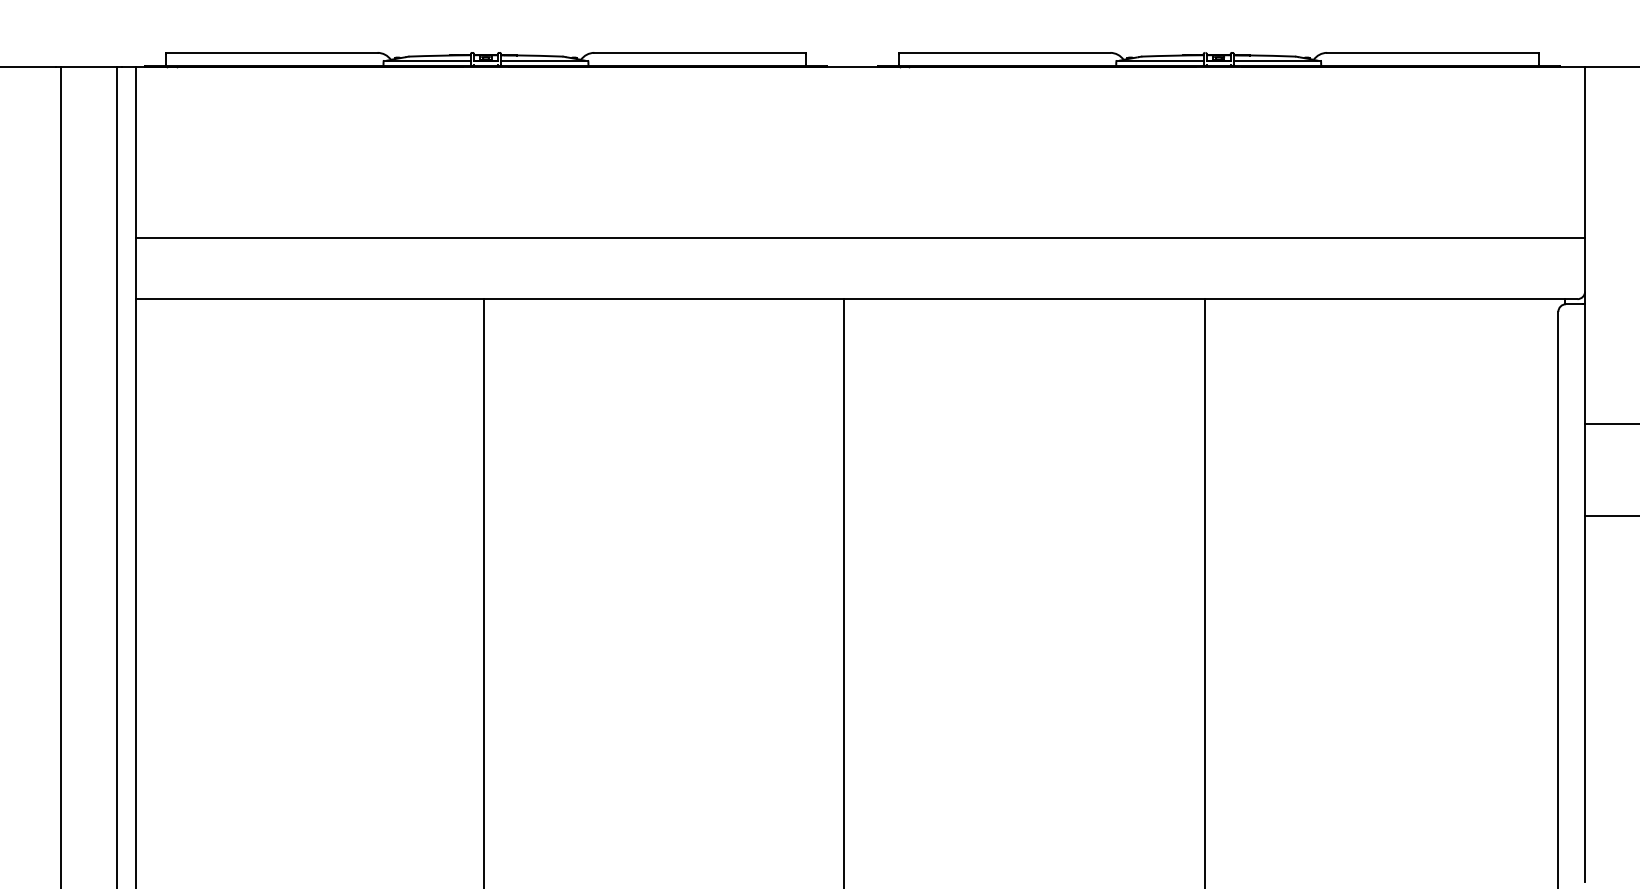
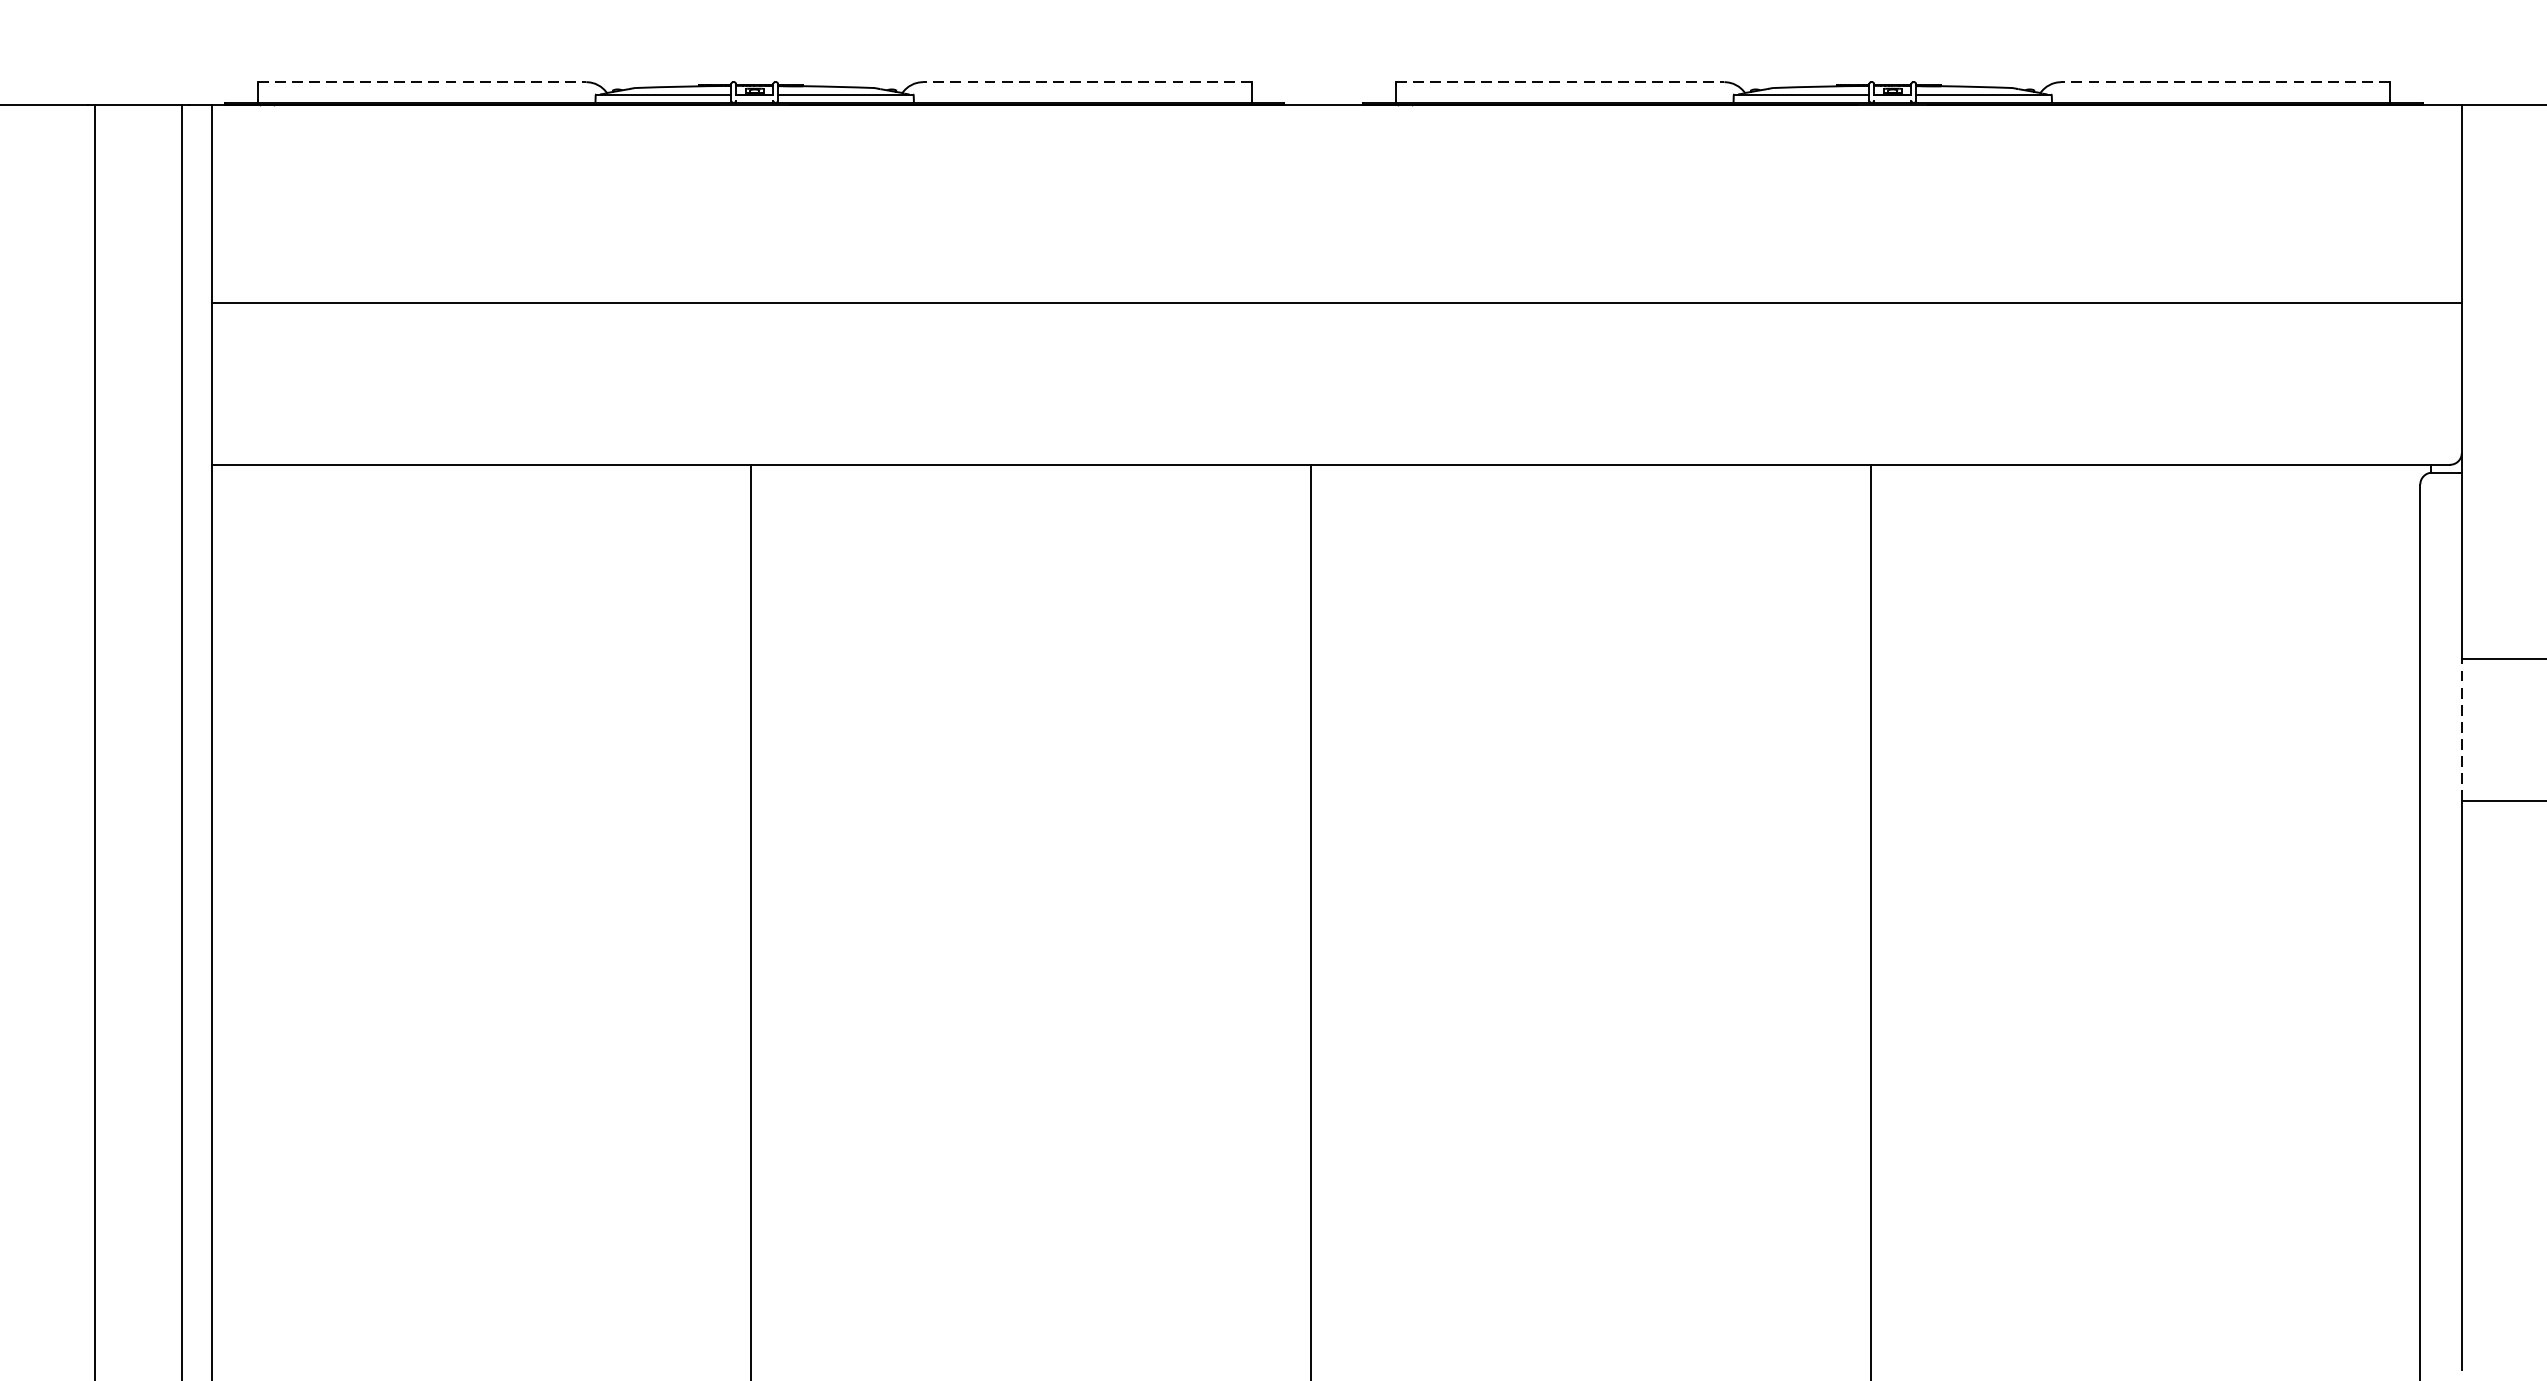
line: (271, 52) -> (421, 81), solid -> dashed
line: (700, 52) -> (1087, 81), solid -> dashed
line: (1004, 52) -> (1560, 81), solid -> dashed
line: (1432, 52) -> (2224, 81), solid -> dashed
line: (860, 238) -> (1336, 303), moved
line: (1585, 469) -> (2462, 729), solid -> dashed

